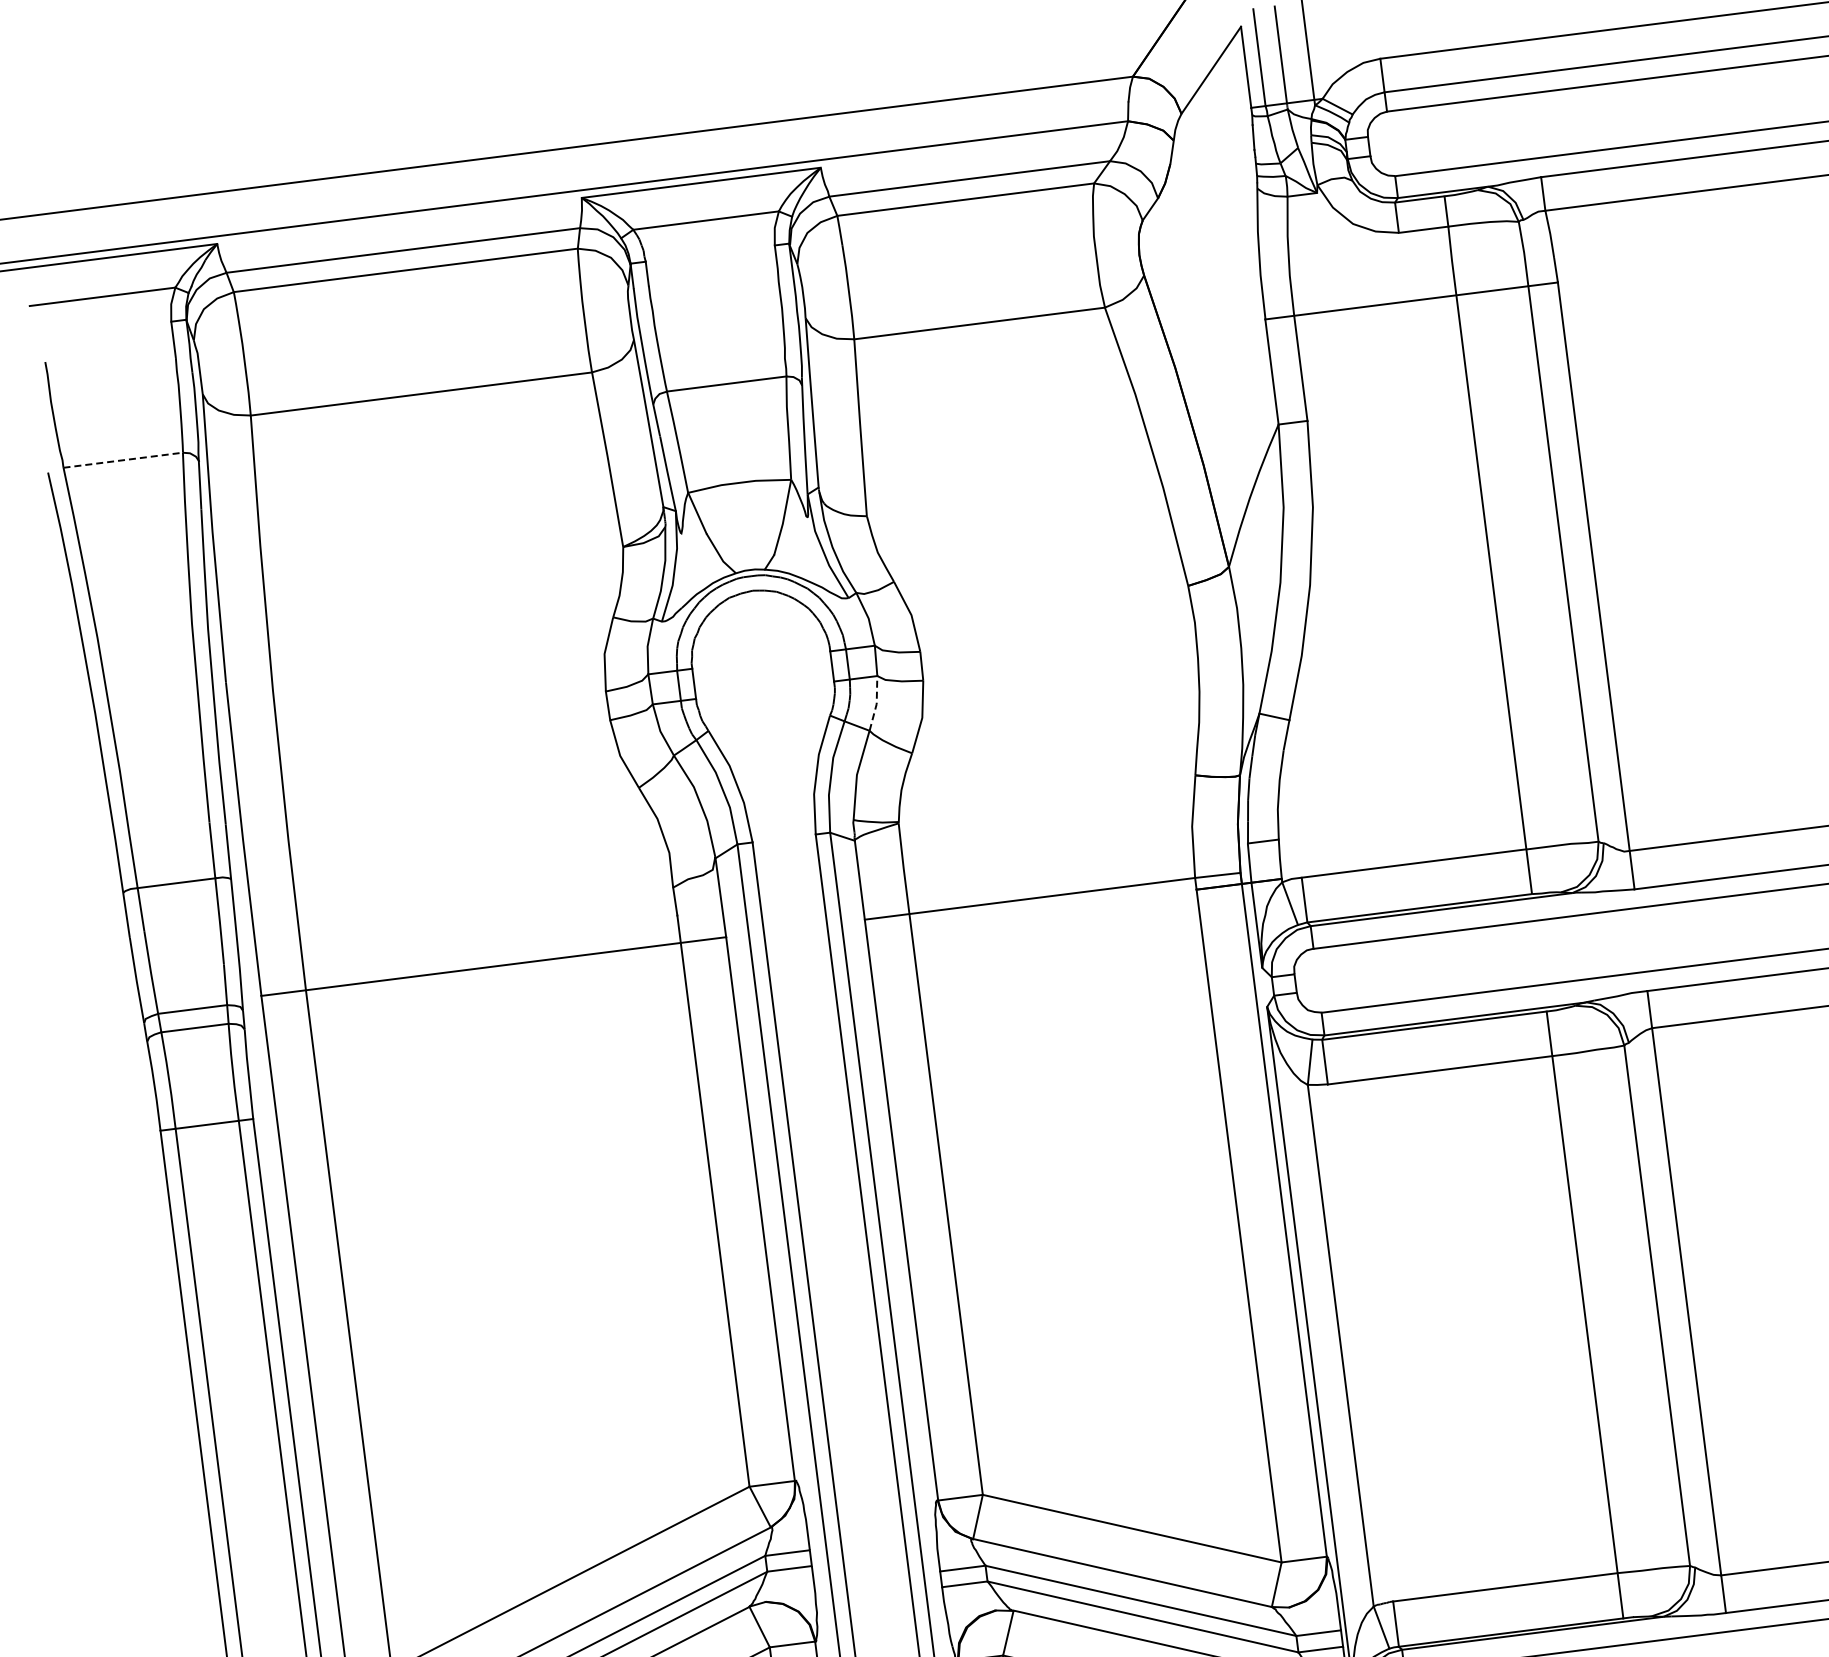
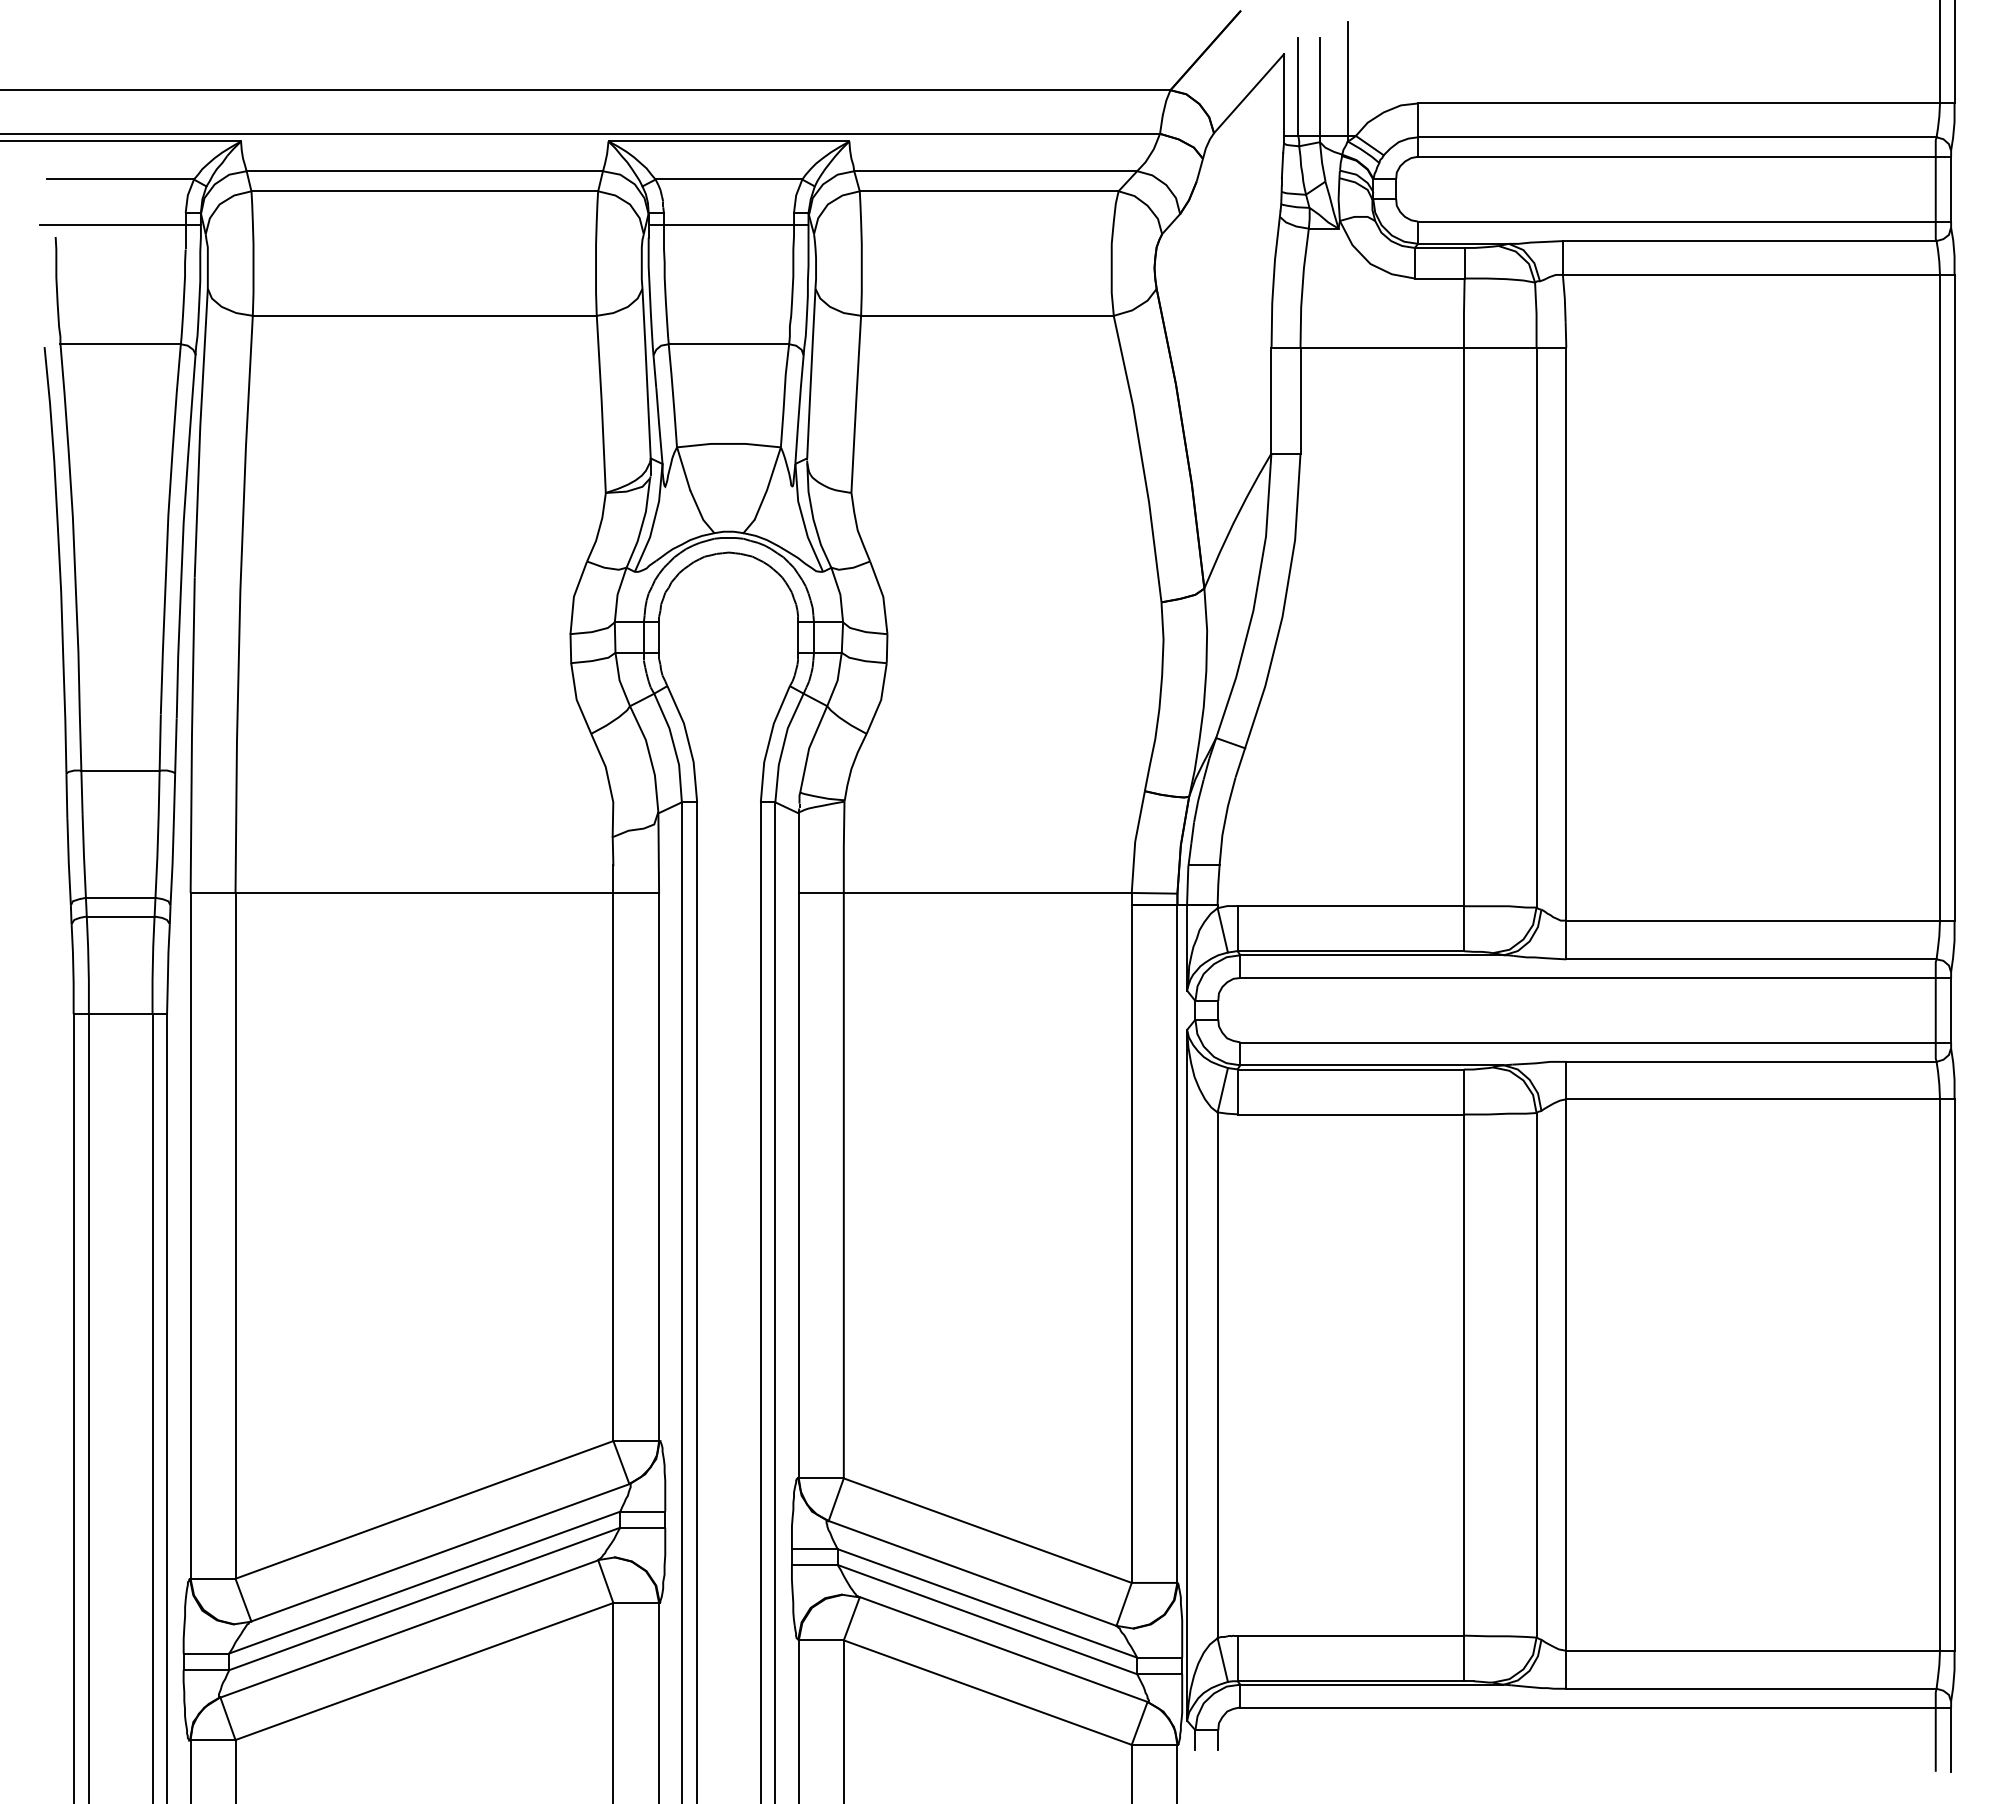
line: (711, 265) -> (728, 224), added
line: (108, 341) -> (120, 224), added
line: (124, 460) -> (121, 344), dashed -> solid
line: (876, 704) -> (837, 680), dashed -> solid

